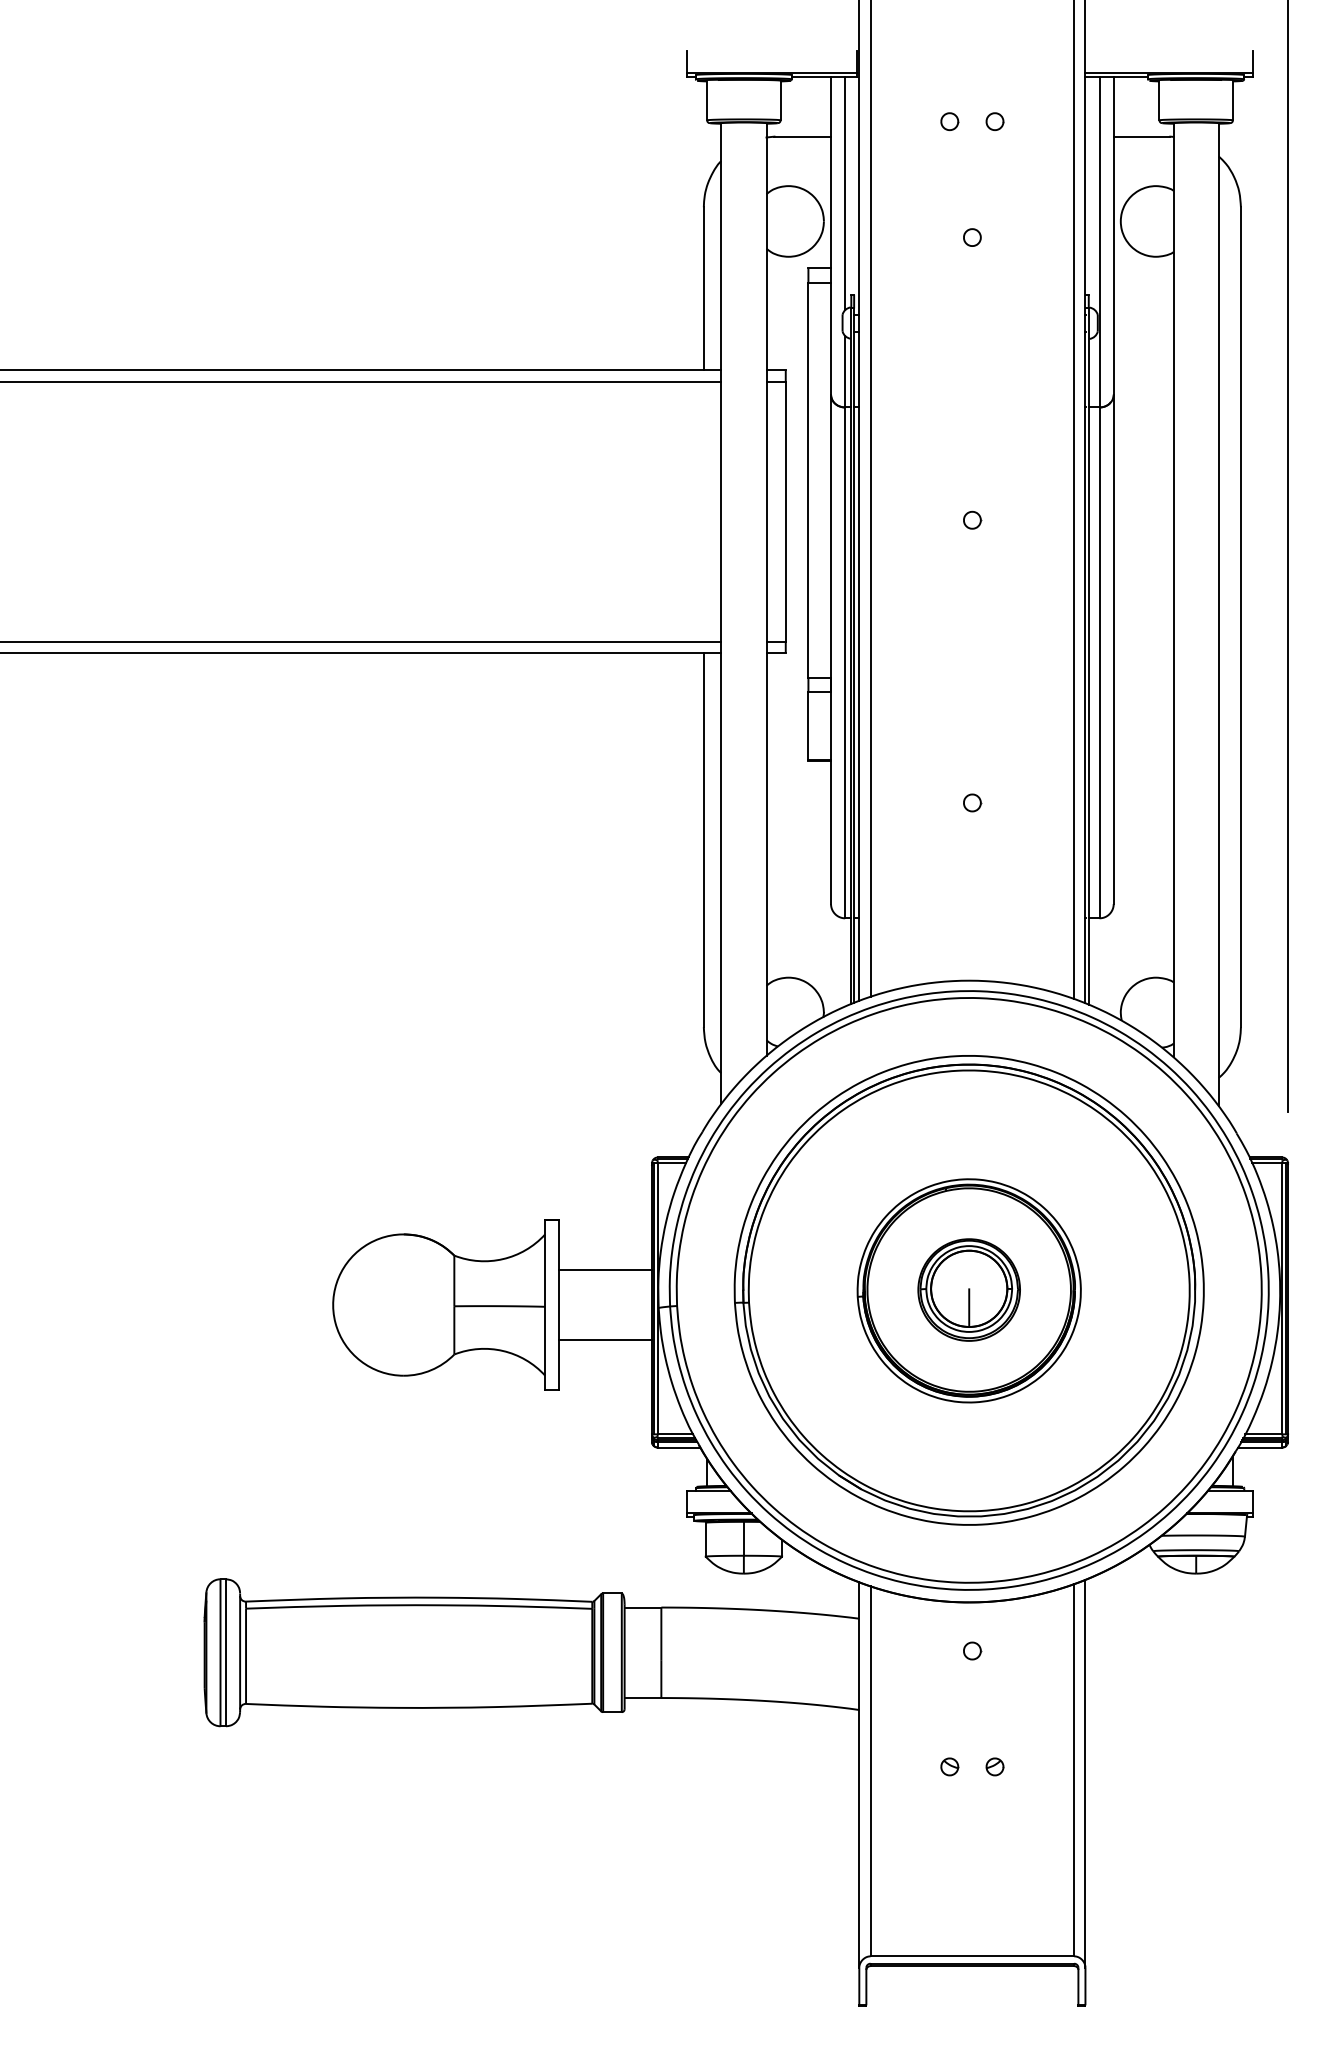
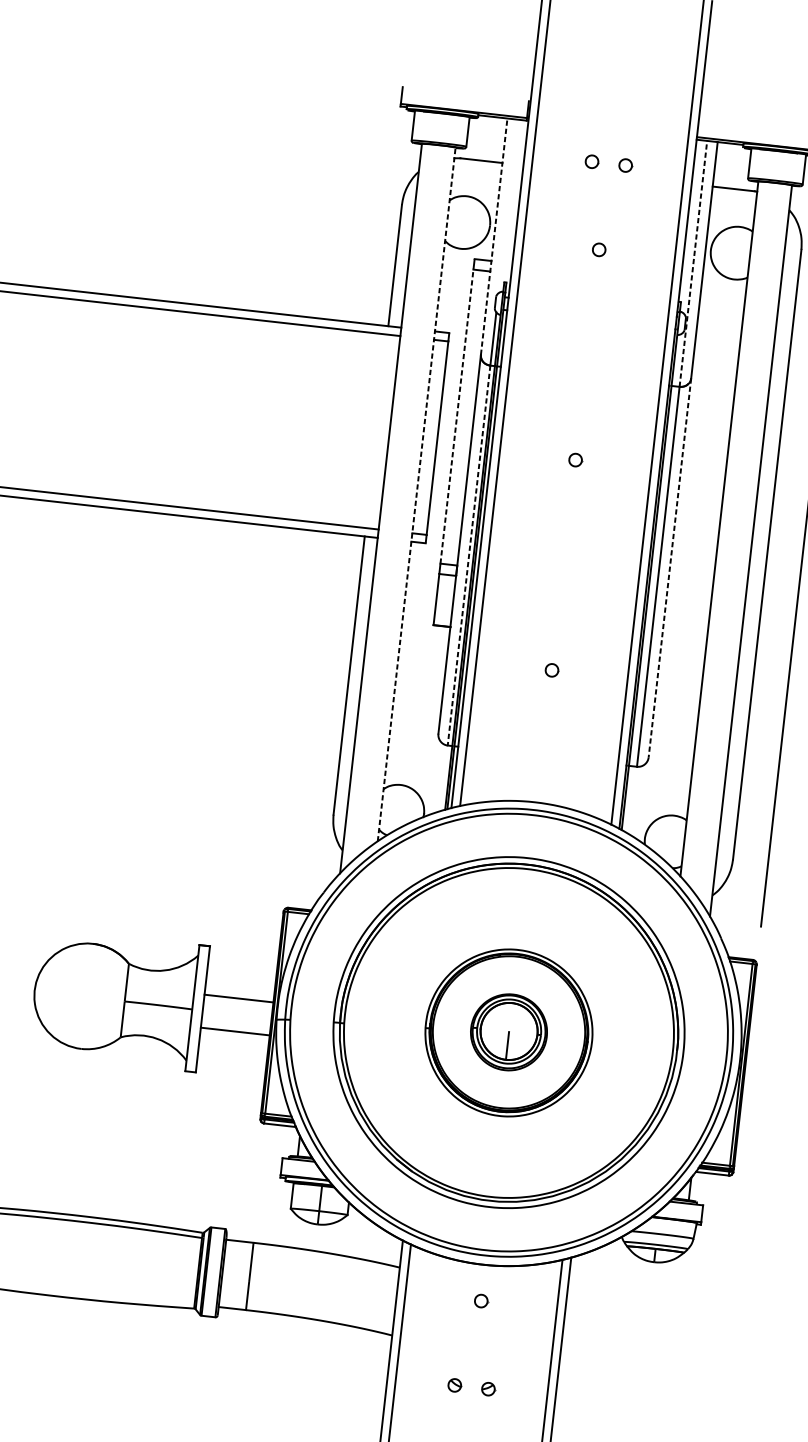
line: (845, 193) -> (508, 206), removed
line: (831, 235) -> (494, 236), solid -> dashed
line: (1099, 241) -> (693, 263), solid -> dashed
line: (808, 480) -> (457, 416), solid -> dashed
line: (766, 589) -> (416, 494), solid -> dashed
line: (1113, 649) -> (669, 568), solid -> dashed
line: (845, 663) -> (469, 556), solid -> dashed
line: (605, 1269) -> (235, 1031), moved
line: (605, 1340) -> (238, 998), moved

